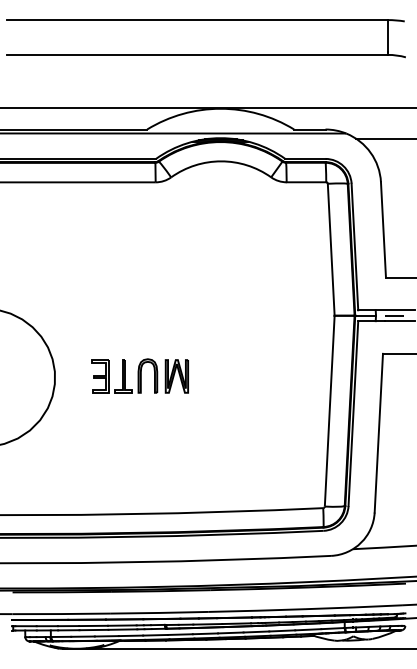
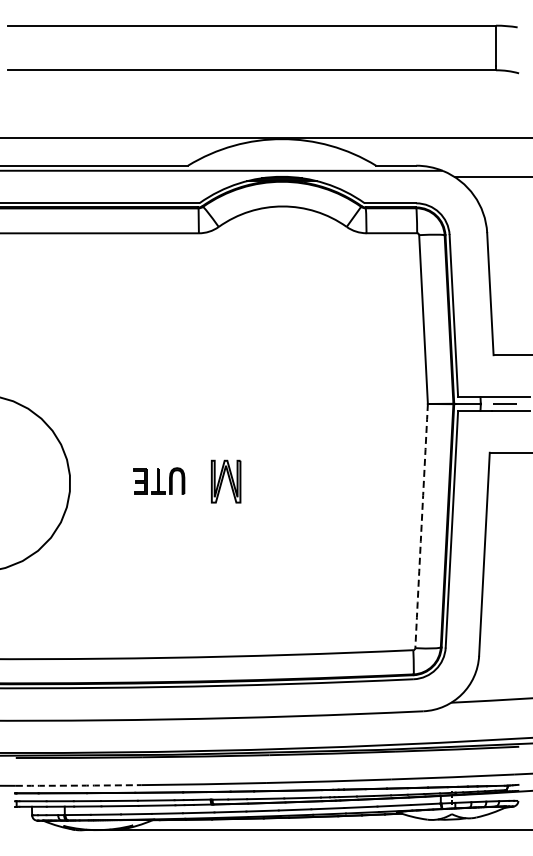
part: (124, 375) -> (159, 480), size x0.6
arc: (329, 411) -> (421, 526), solid -> dashed
arc: (61, 613) -> (78, 785), solid -> dashed

